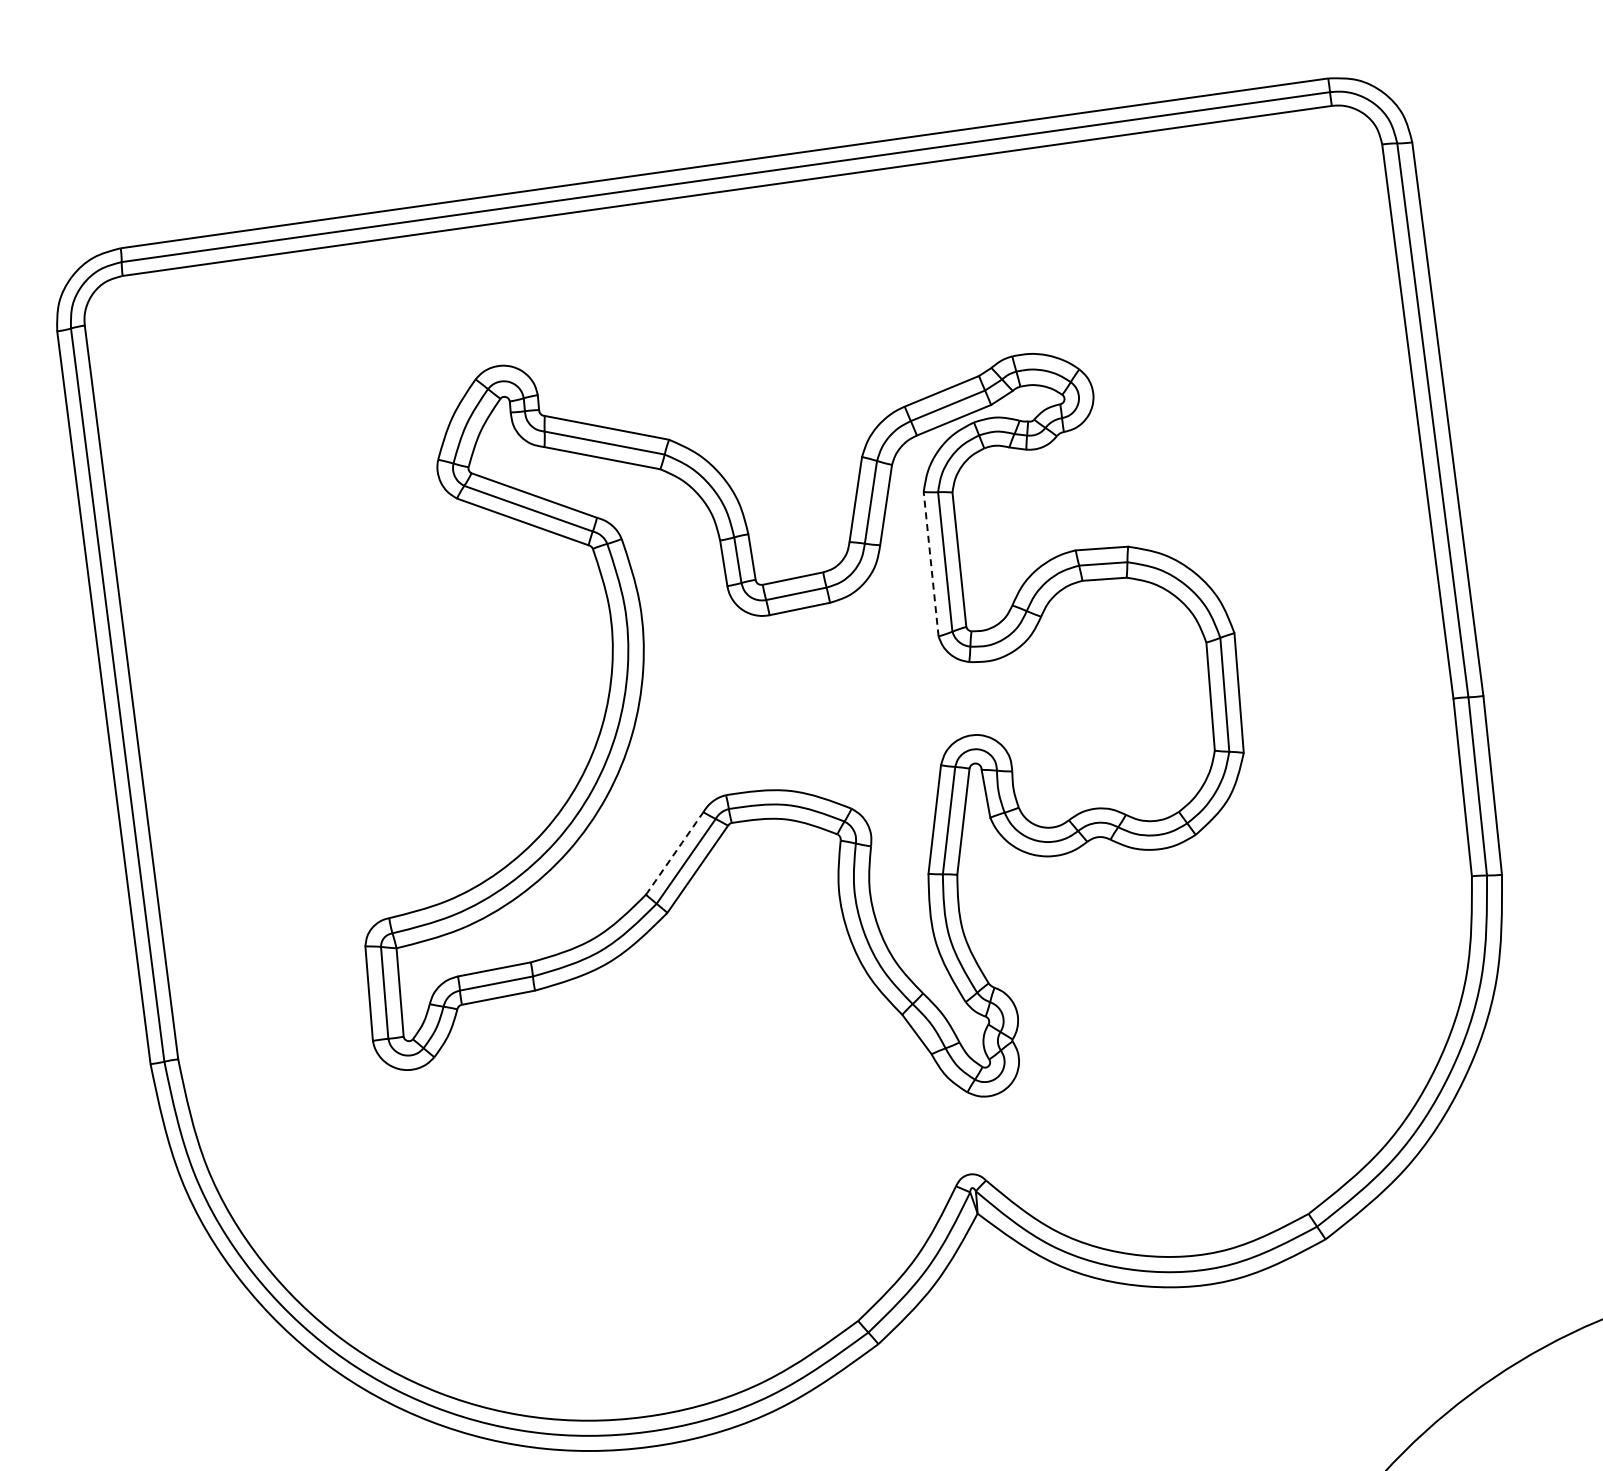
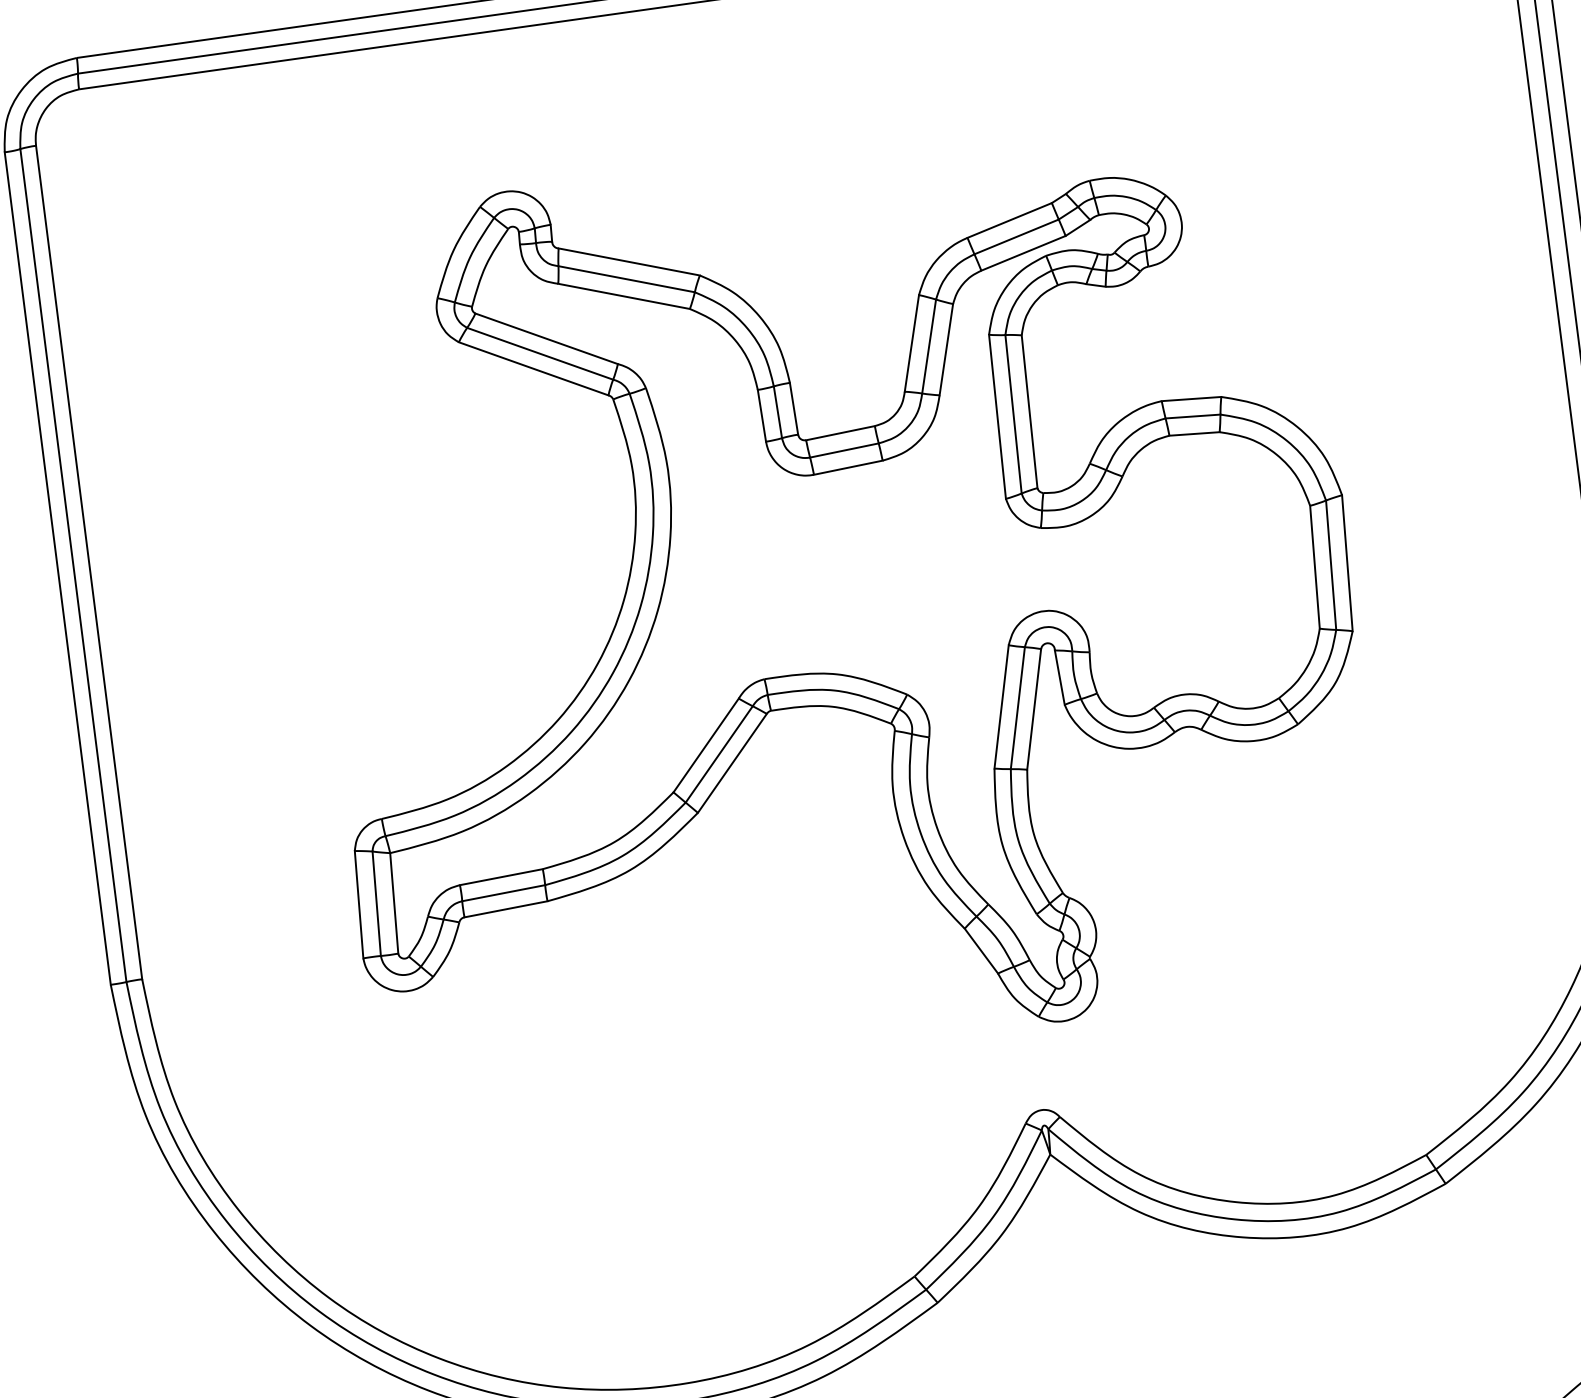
line: (931, 564) -> (997, 417), dashed -> solid
line: (674, 853) -> (705, 745), dashed -> solid

